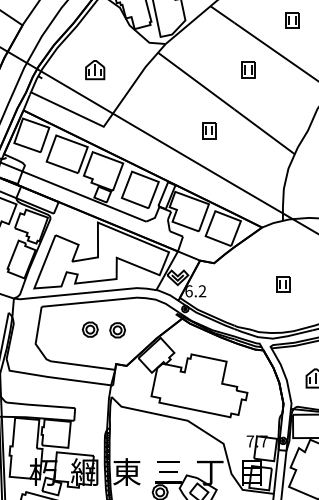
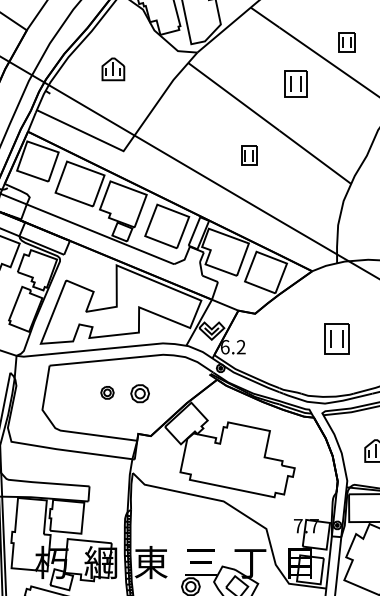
part: (292, 20) -> (347, 42), moved
part: (248, 69) -> (296, 82), size x1.4
part: (95, 70) -> (113, 69), moved
part: (283, 284) -> (337, 339), size x1.6
part: (89, 329) -> (106, 392), size x0.7

